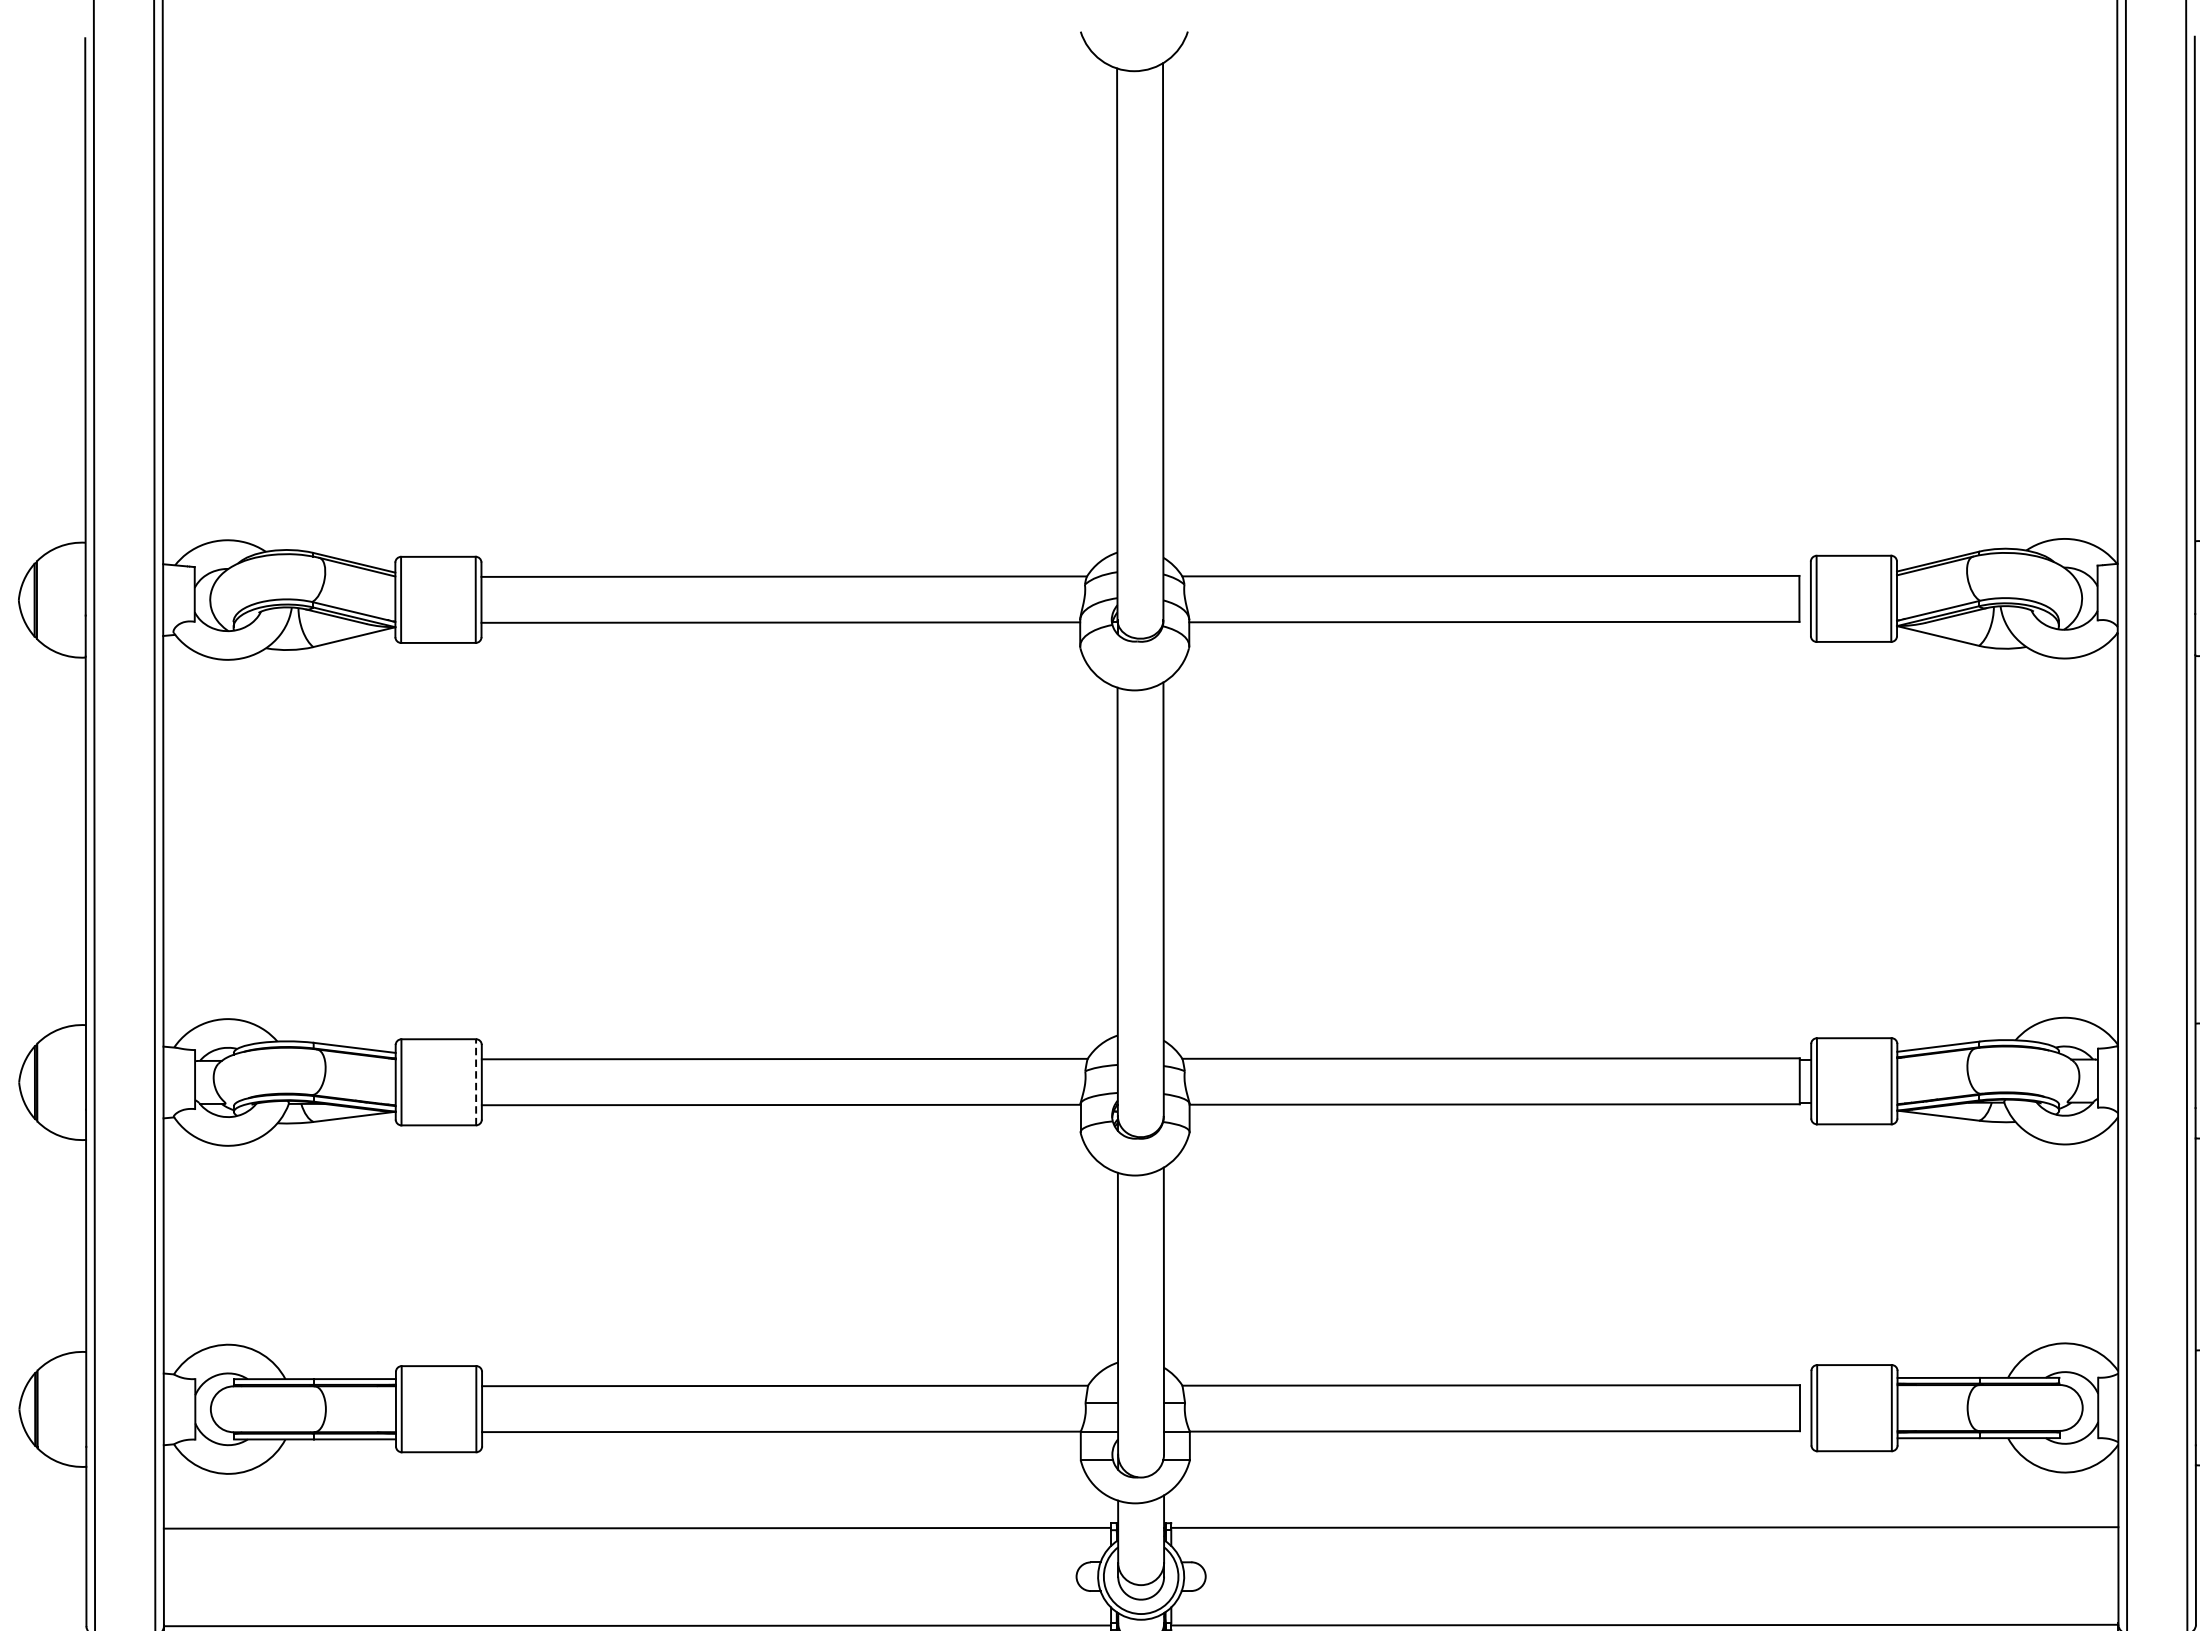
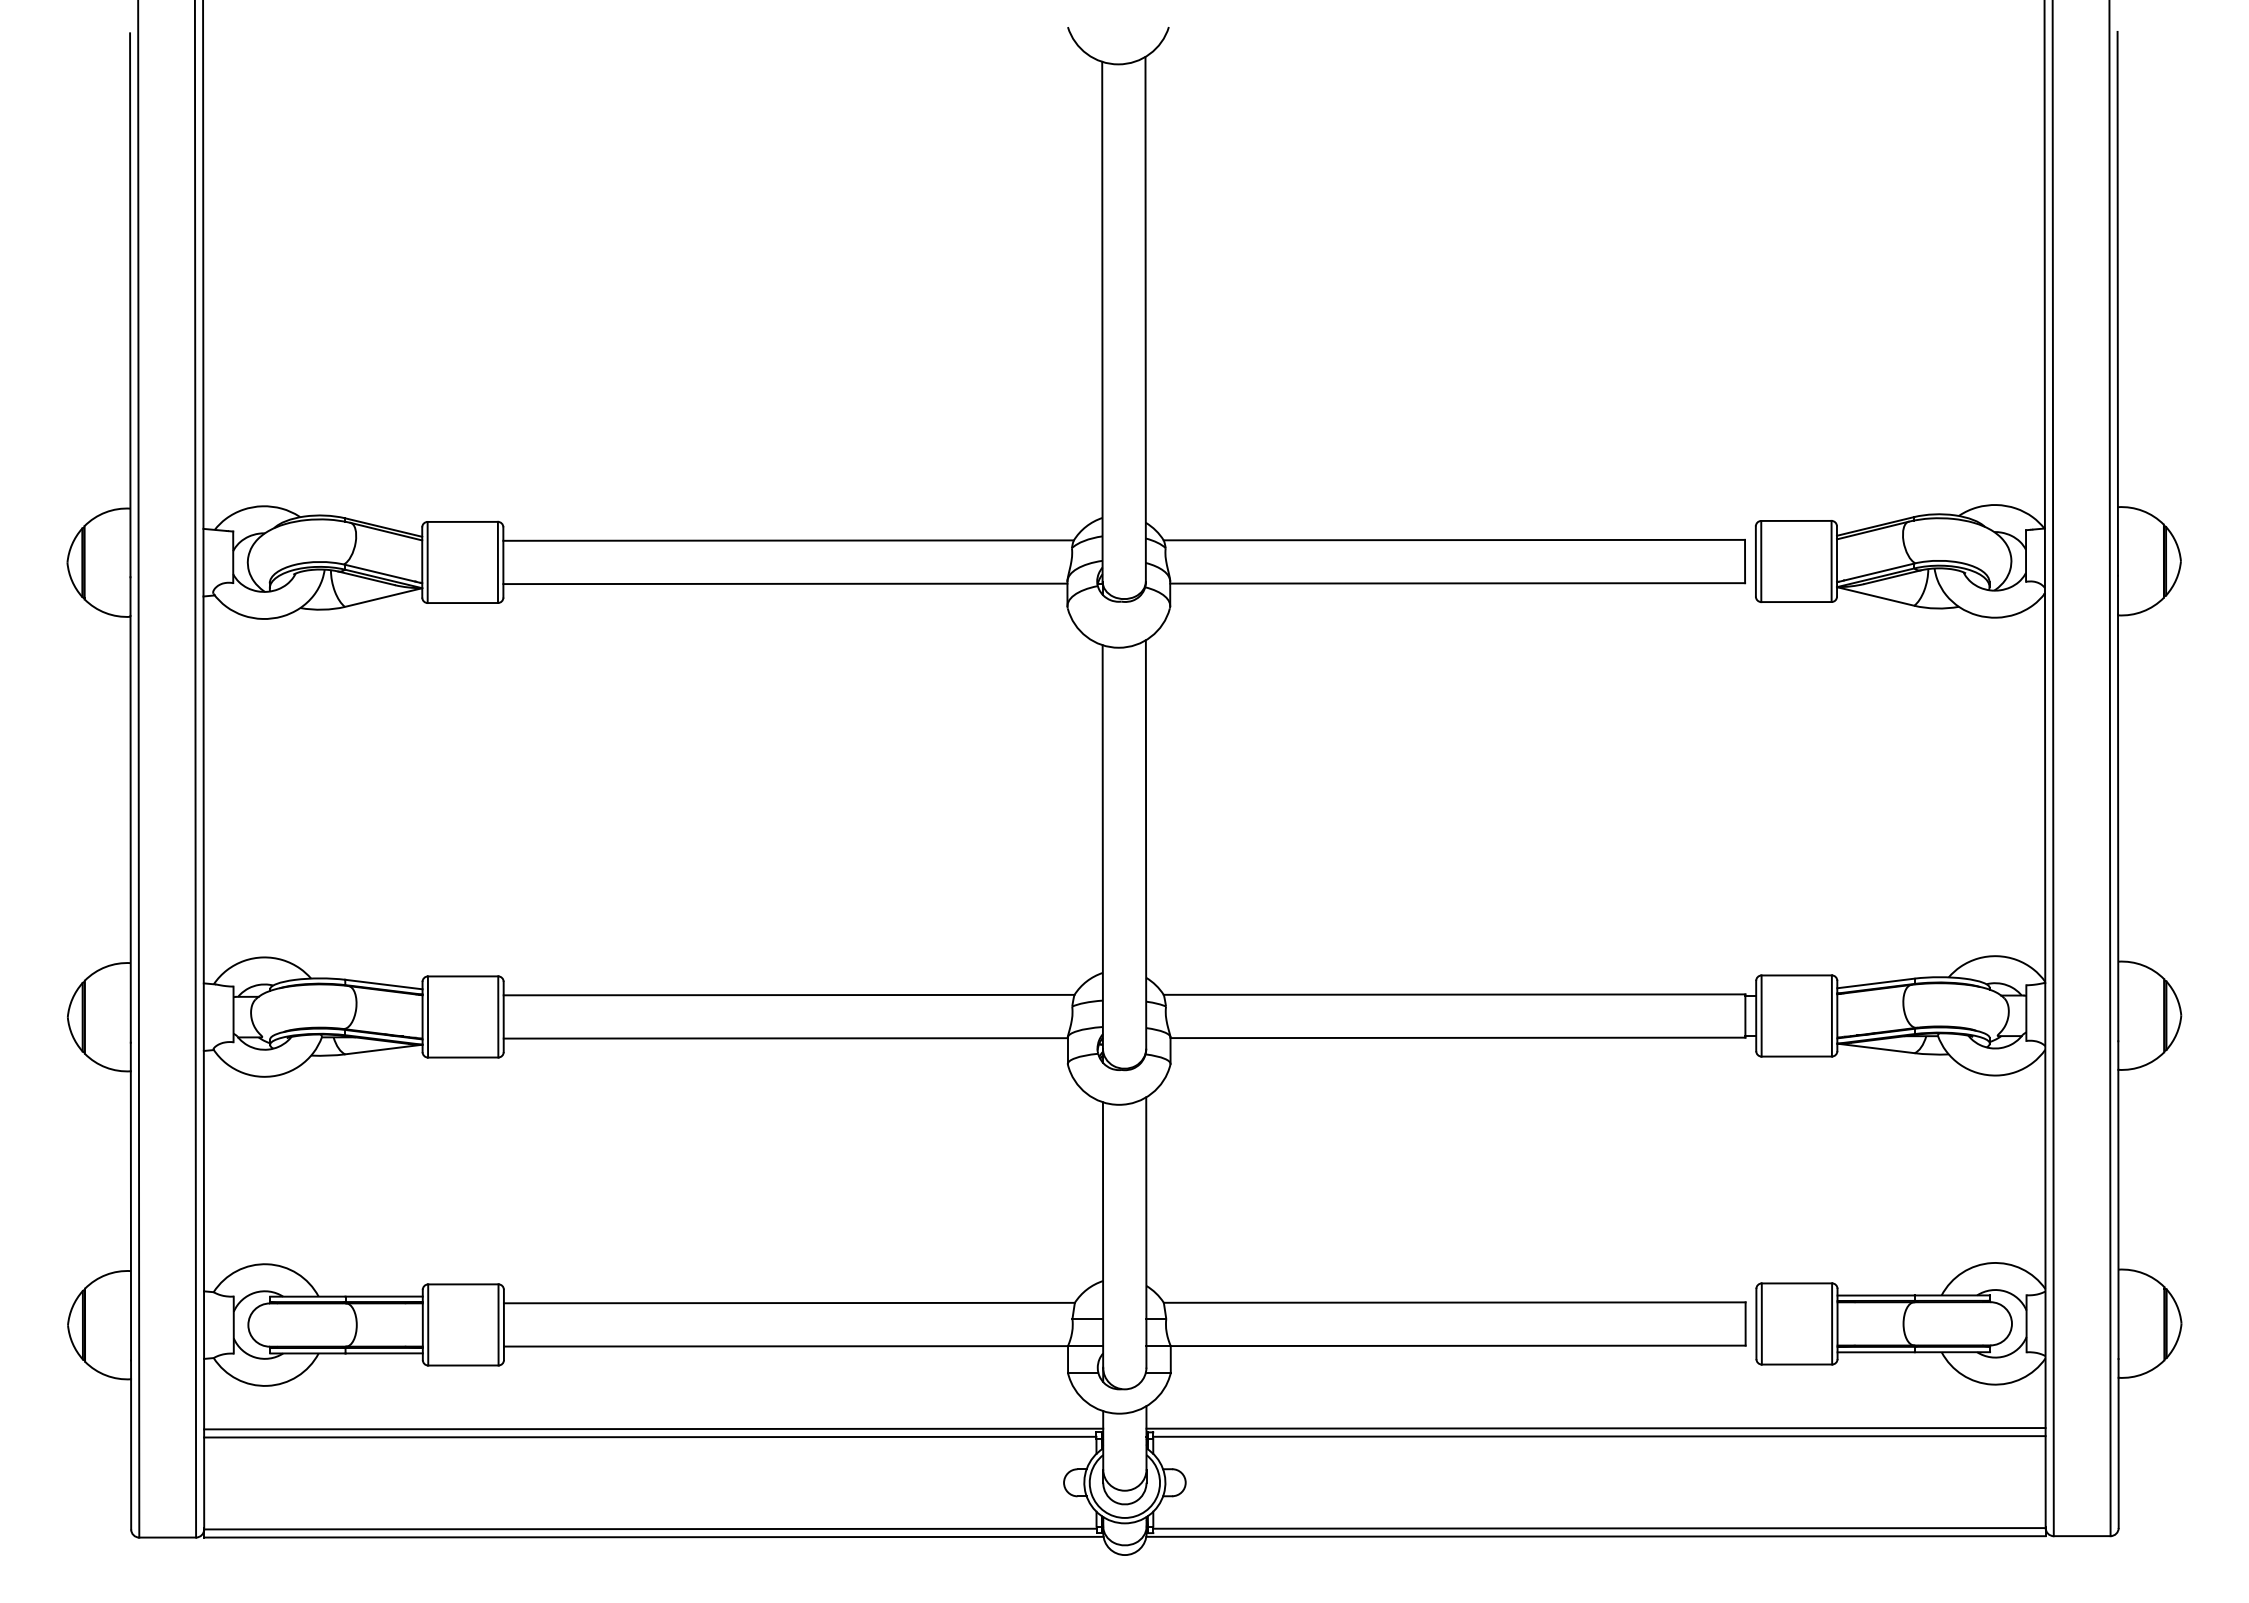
line: (476, 1081) -> (498, 1016), dashed -> solid
line: (640, 1519) -> (653, 1428), added
line: (1640, 1519) -> (1595, 1428), added

